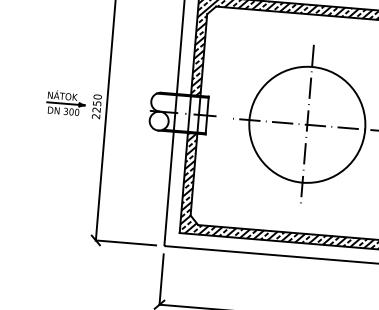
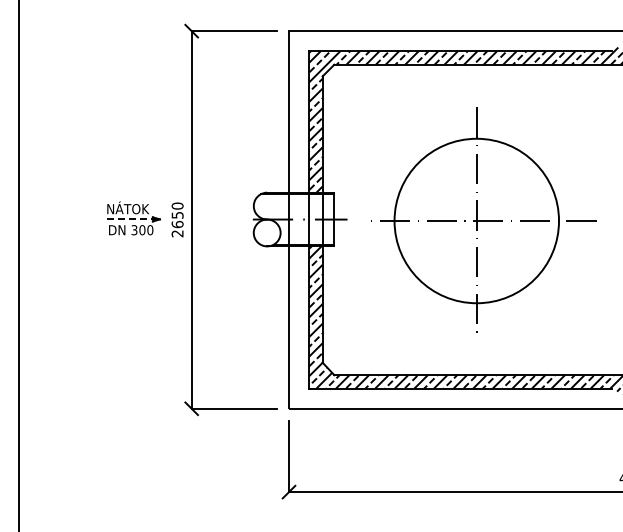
line: (65, 103) -> (133, 219), solid -> dashed
text: (96, 109) -> (177, 224), 2250 -> 2650

